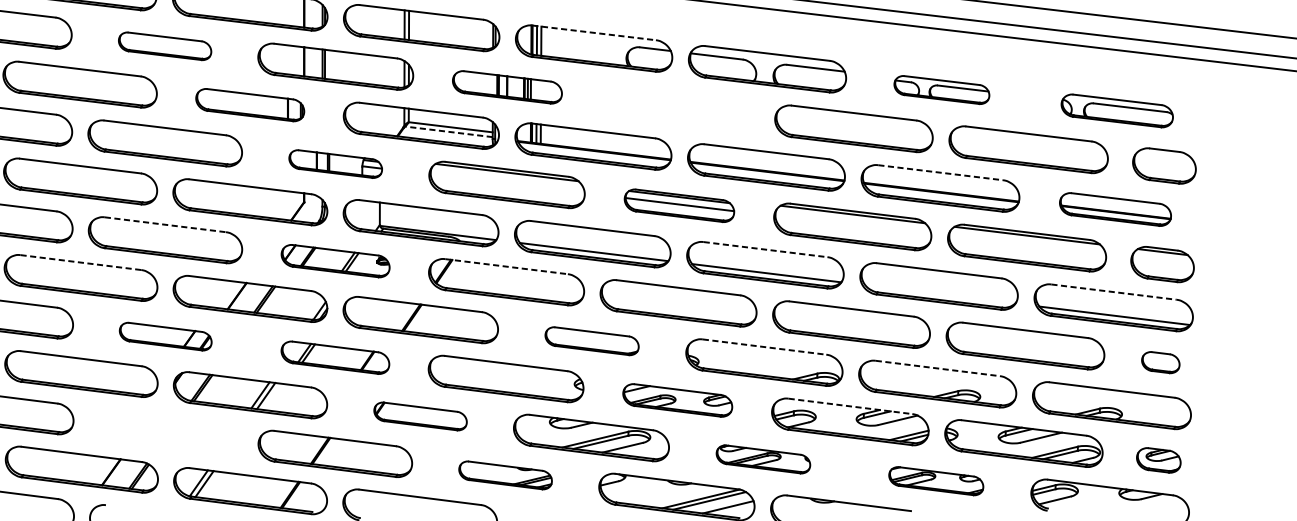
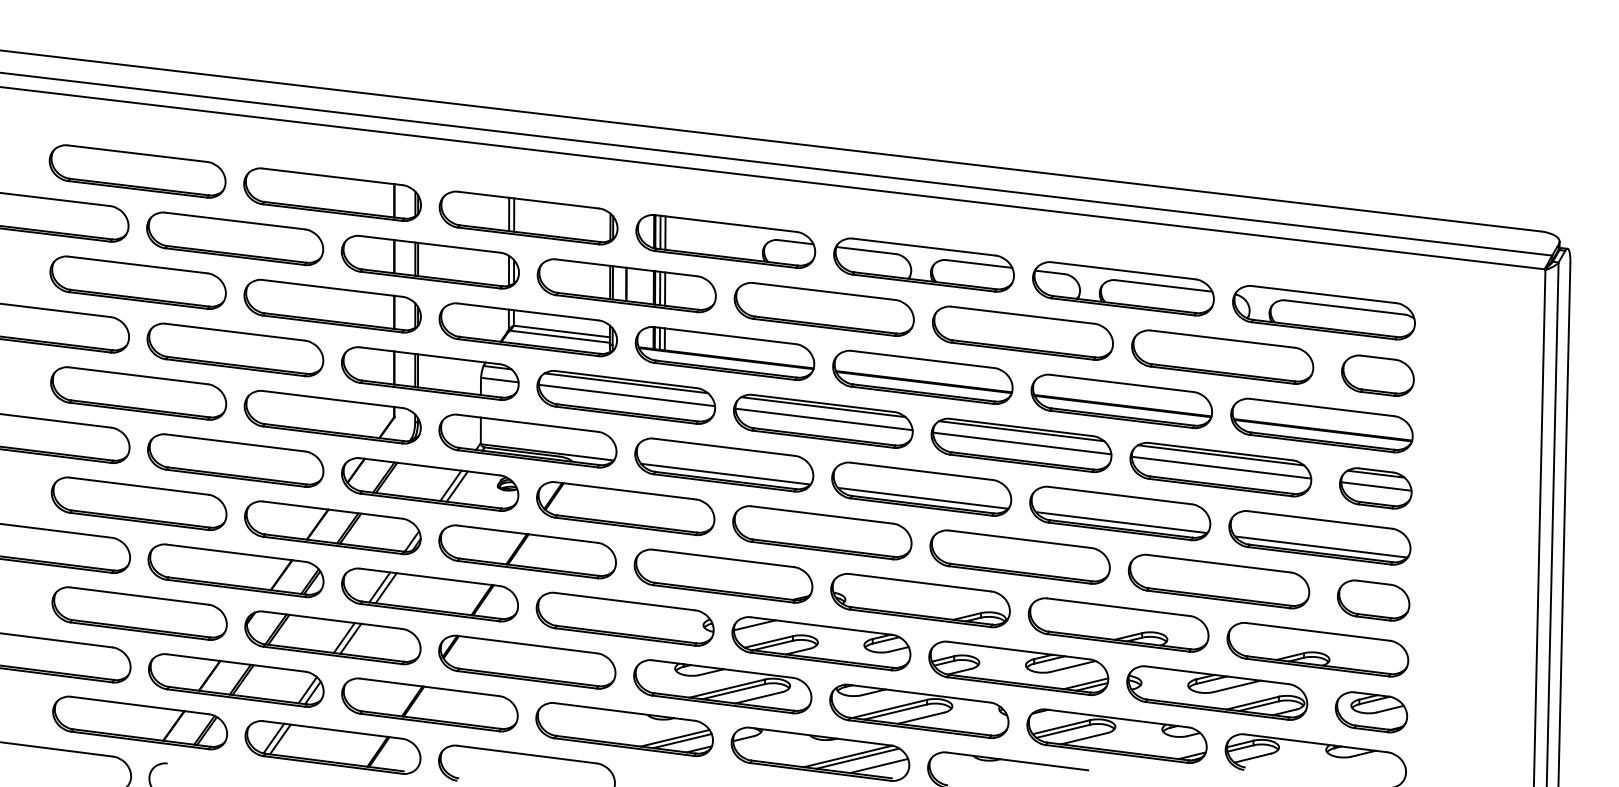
line: (594, 32) -> (726, 223), dashed -> solid
part: (165, 45) -> (235, 238), size x1.67
part: (507, 87) -> (626, 285), size x1.43
part: (941, 89) -> (1123, 288), size x1.67
part: (250, 104) -> (332, 305), size x1.43
part: (679, 108) -> (823, 309), added
part: (1116, 110) -> (1323, 312), size x1.43
line: (448, 131) -> (559, 336), dashed -> solid
part: (335, 164) -> (430, 373), size x1.67
line: (941, 172) -> (1122, 383), dashed -> solid
line: (508, 183) -> (627, 395), added
part: (679, 205) -> (823, 420), size x1.43
part: (1115, 209) -> (1321, 425), size x1.43
line: (165, 224) -> (235, 442), dashed -> solid
line: (853, 225) -> (1022, 443), added
line: (1027, 246) -> (1221, 467), added
line: (766, 249) -> (922, 471), dashed -> solid
part: (335, 261) -> (430, 484), size x1.43
line: (81, 262) -> (139, 486), dashed -> solid
line: (1163, 262) -> (1376, 486), added
line: (506, 266) -> (625, 490), dashed -> solid
line: (1114, 292) -> (1320, 520), dashed -> solid
line: (940, 294) -> (1121, 522), added
part: (165, 336) -> (235, 570), size x1.67
part: (592, 340) -> (723, 575), size x1.67
line: (765, 346) -> (921, 582), dashed -> solid
part: (334, 357) -> (429, 594), size x1.43
part: (1160, 362) -> (1373, 600), size x1.67
line: (937, 368) -> (1118, 607), dashed -> solid
part: (677, 400) -> (821, 643), size x1.43
line: (850, 406) -> (1019, 650), dashed -> solid
part: (420, 415) -> (527, 661), size x1.67
part: (166, 432) -> (236, 680), added
part: (763, 458) -> (919, 710), size x1.67
part: (1158, 460) -> (1371, 712), size x1.43
part: (505, 475) -> (624, 729), size x1.67
part: (935, 480) -> (1116, 735), size x1.67

